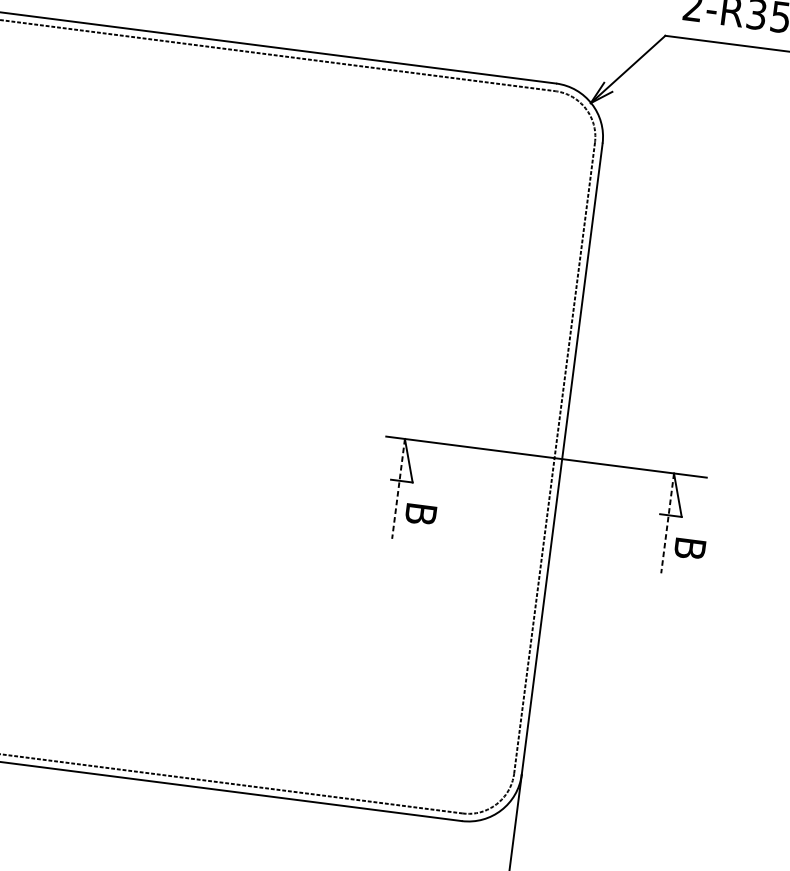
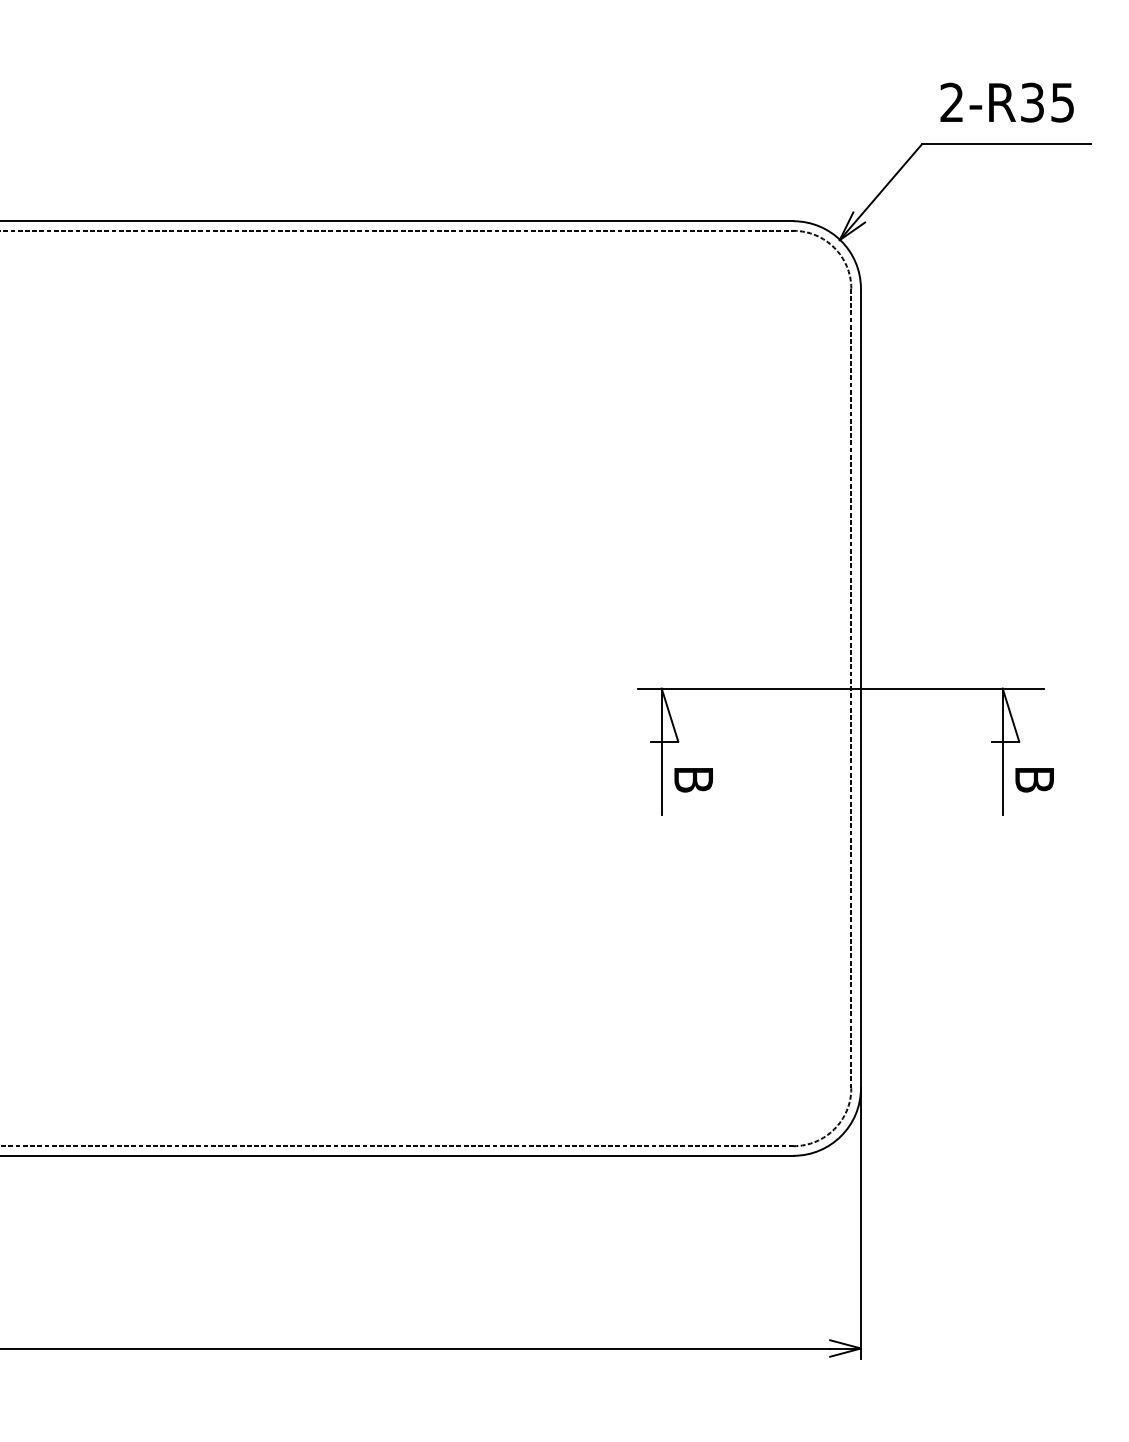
line: (398, 489) -> (661, 752), dashed -> solid
line: (667, 523) -> (1002, 752), dashed -> solid

